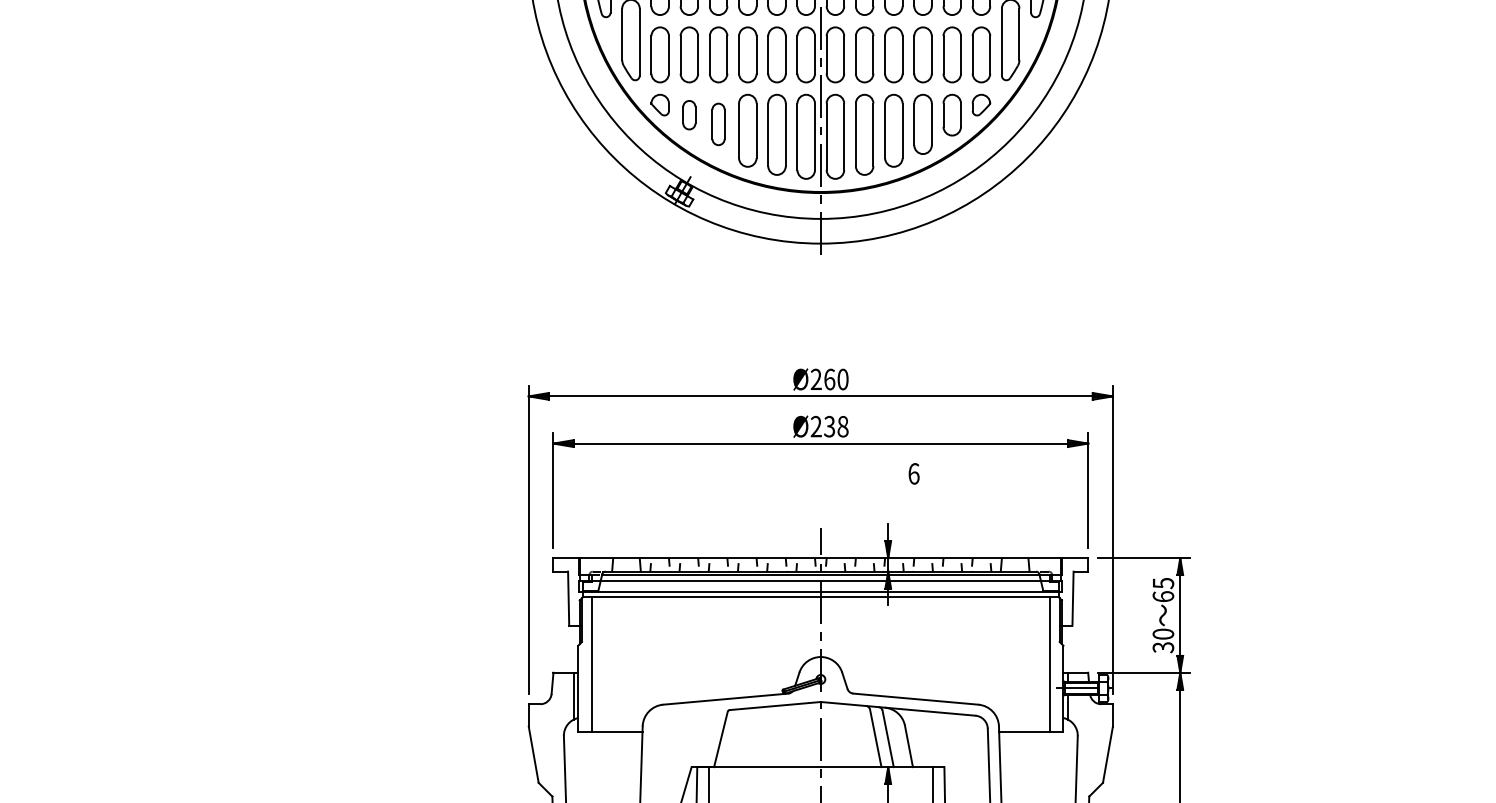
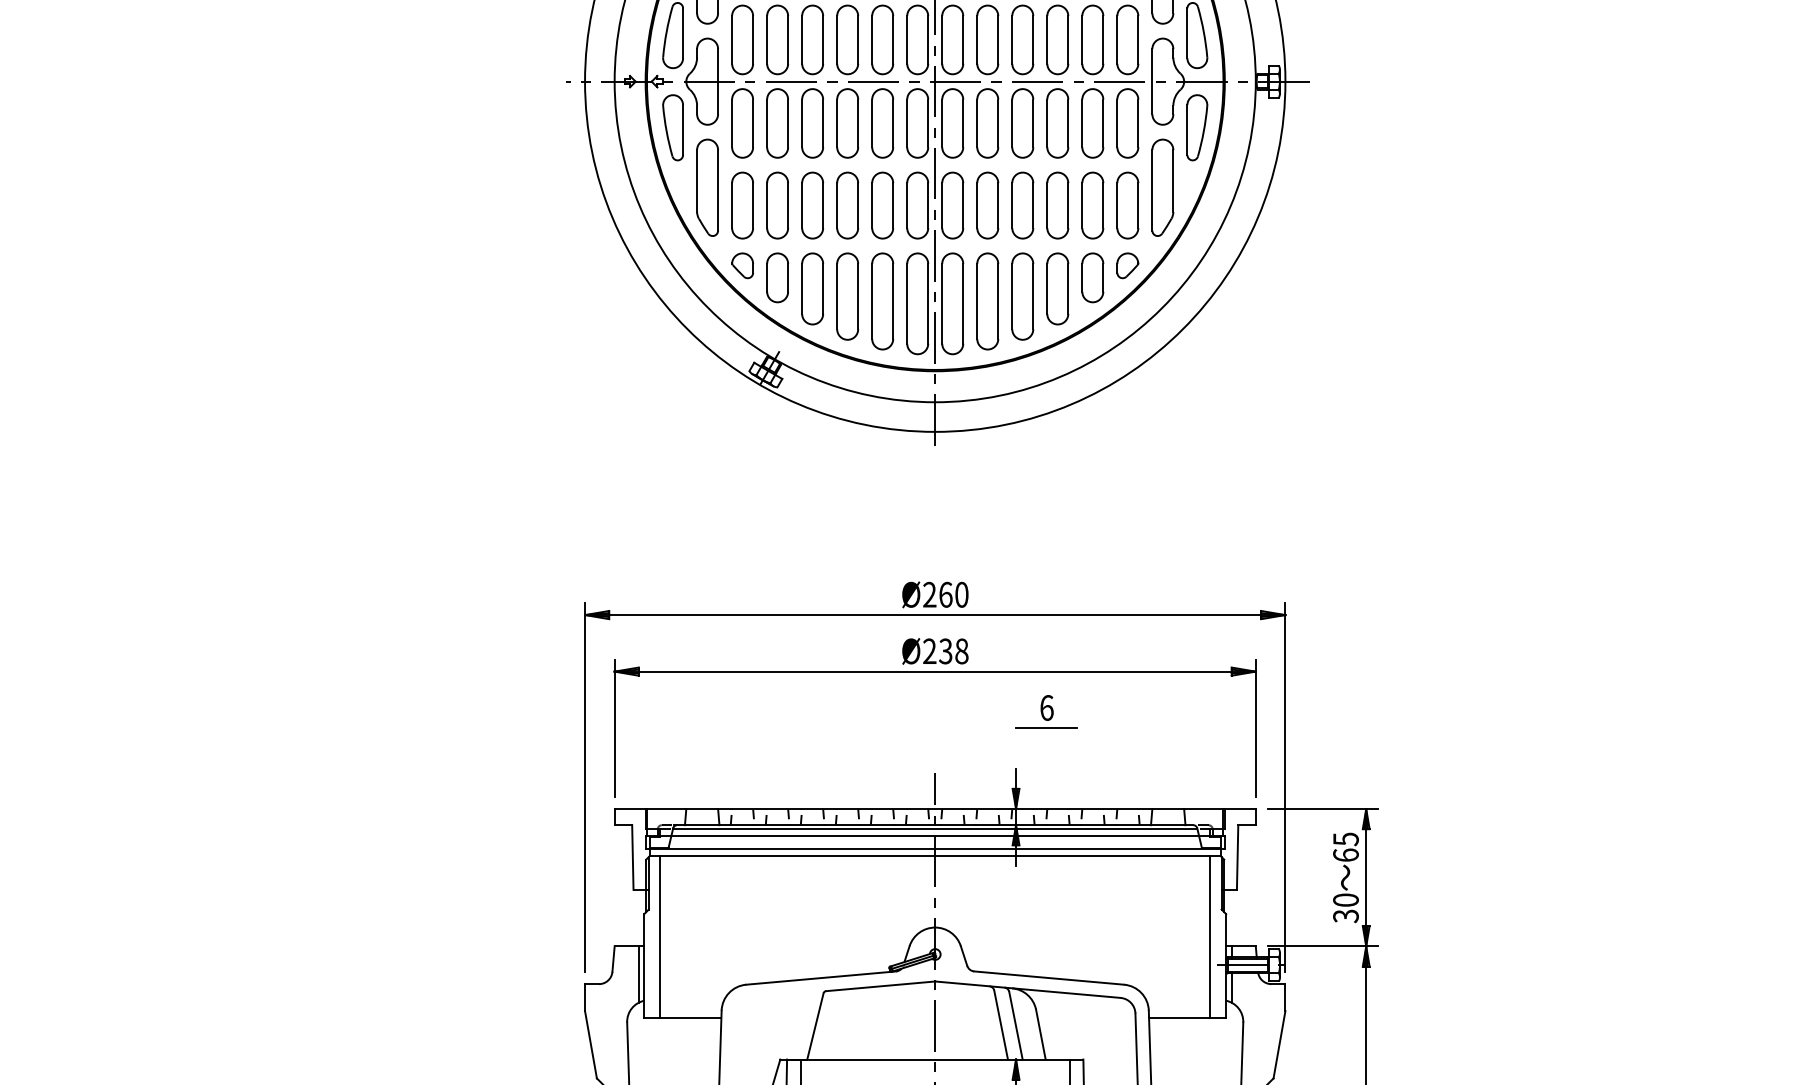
part: (689, 114) -> (777, 277), size x1.43
part: (718, 124) -> (812, 288), size x1.43
line: (913, 491) -> (1046, 728), added

